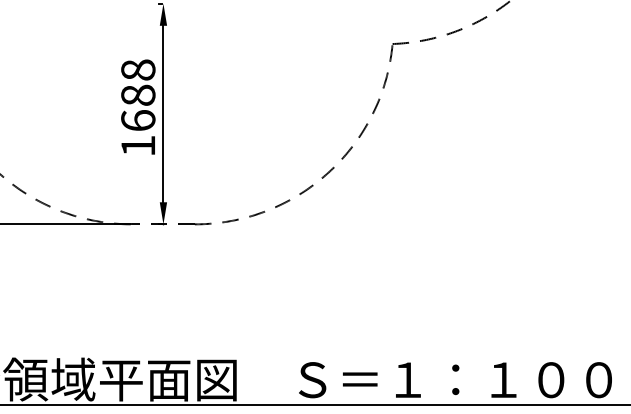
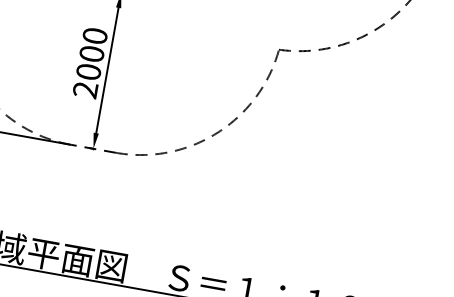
text: (138, 107) -> (90, 62), 1688 -> 2000

